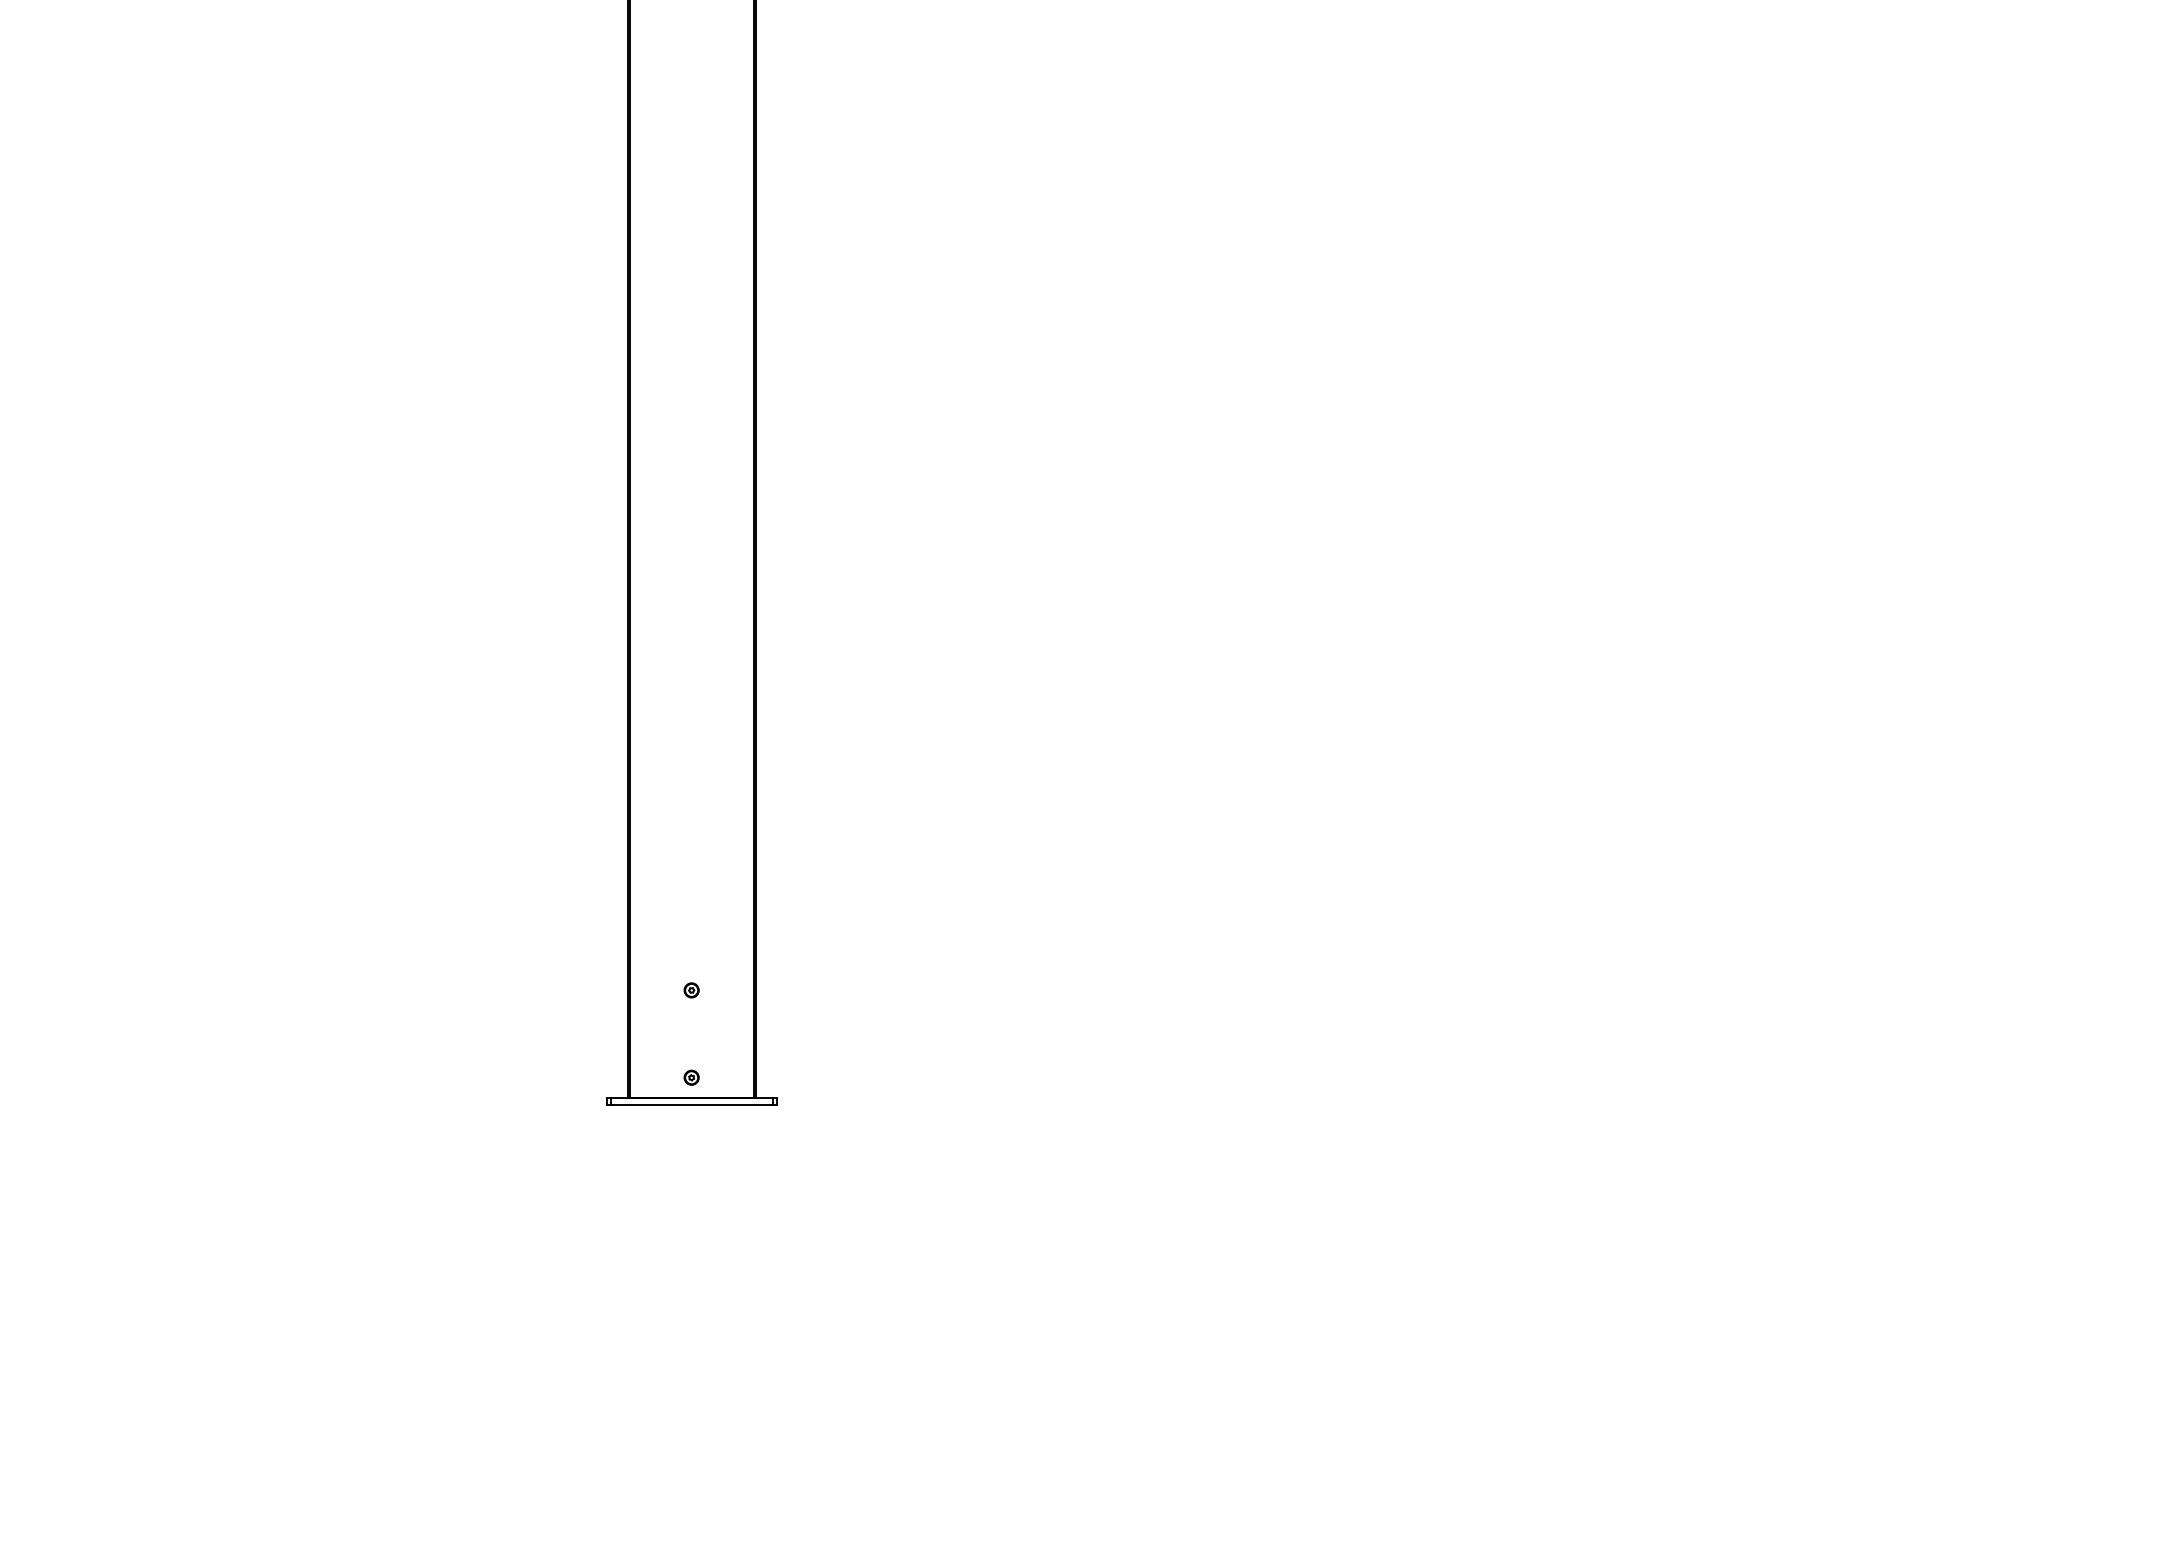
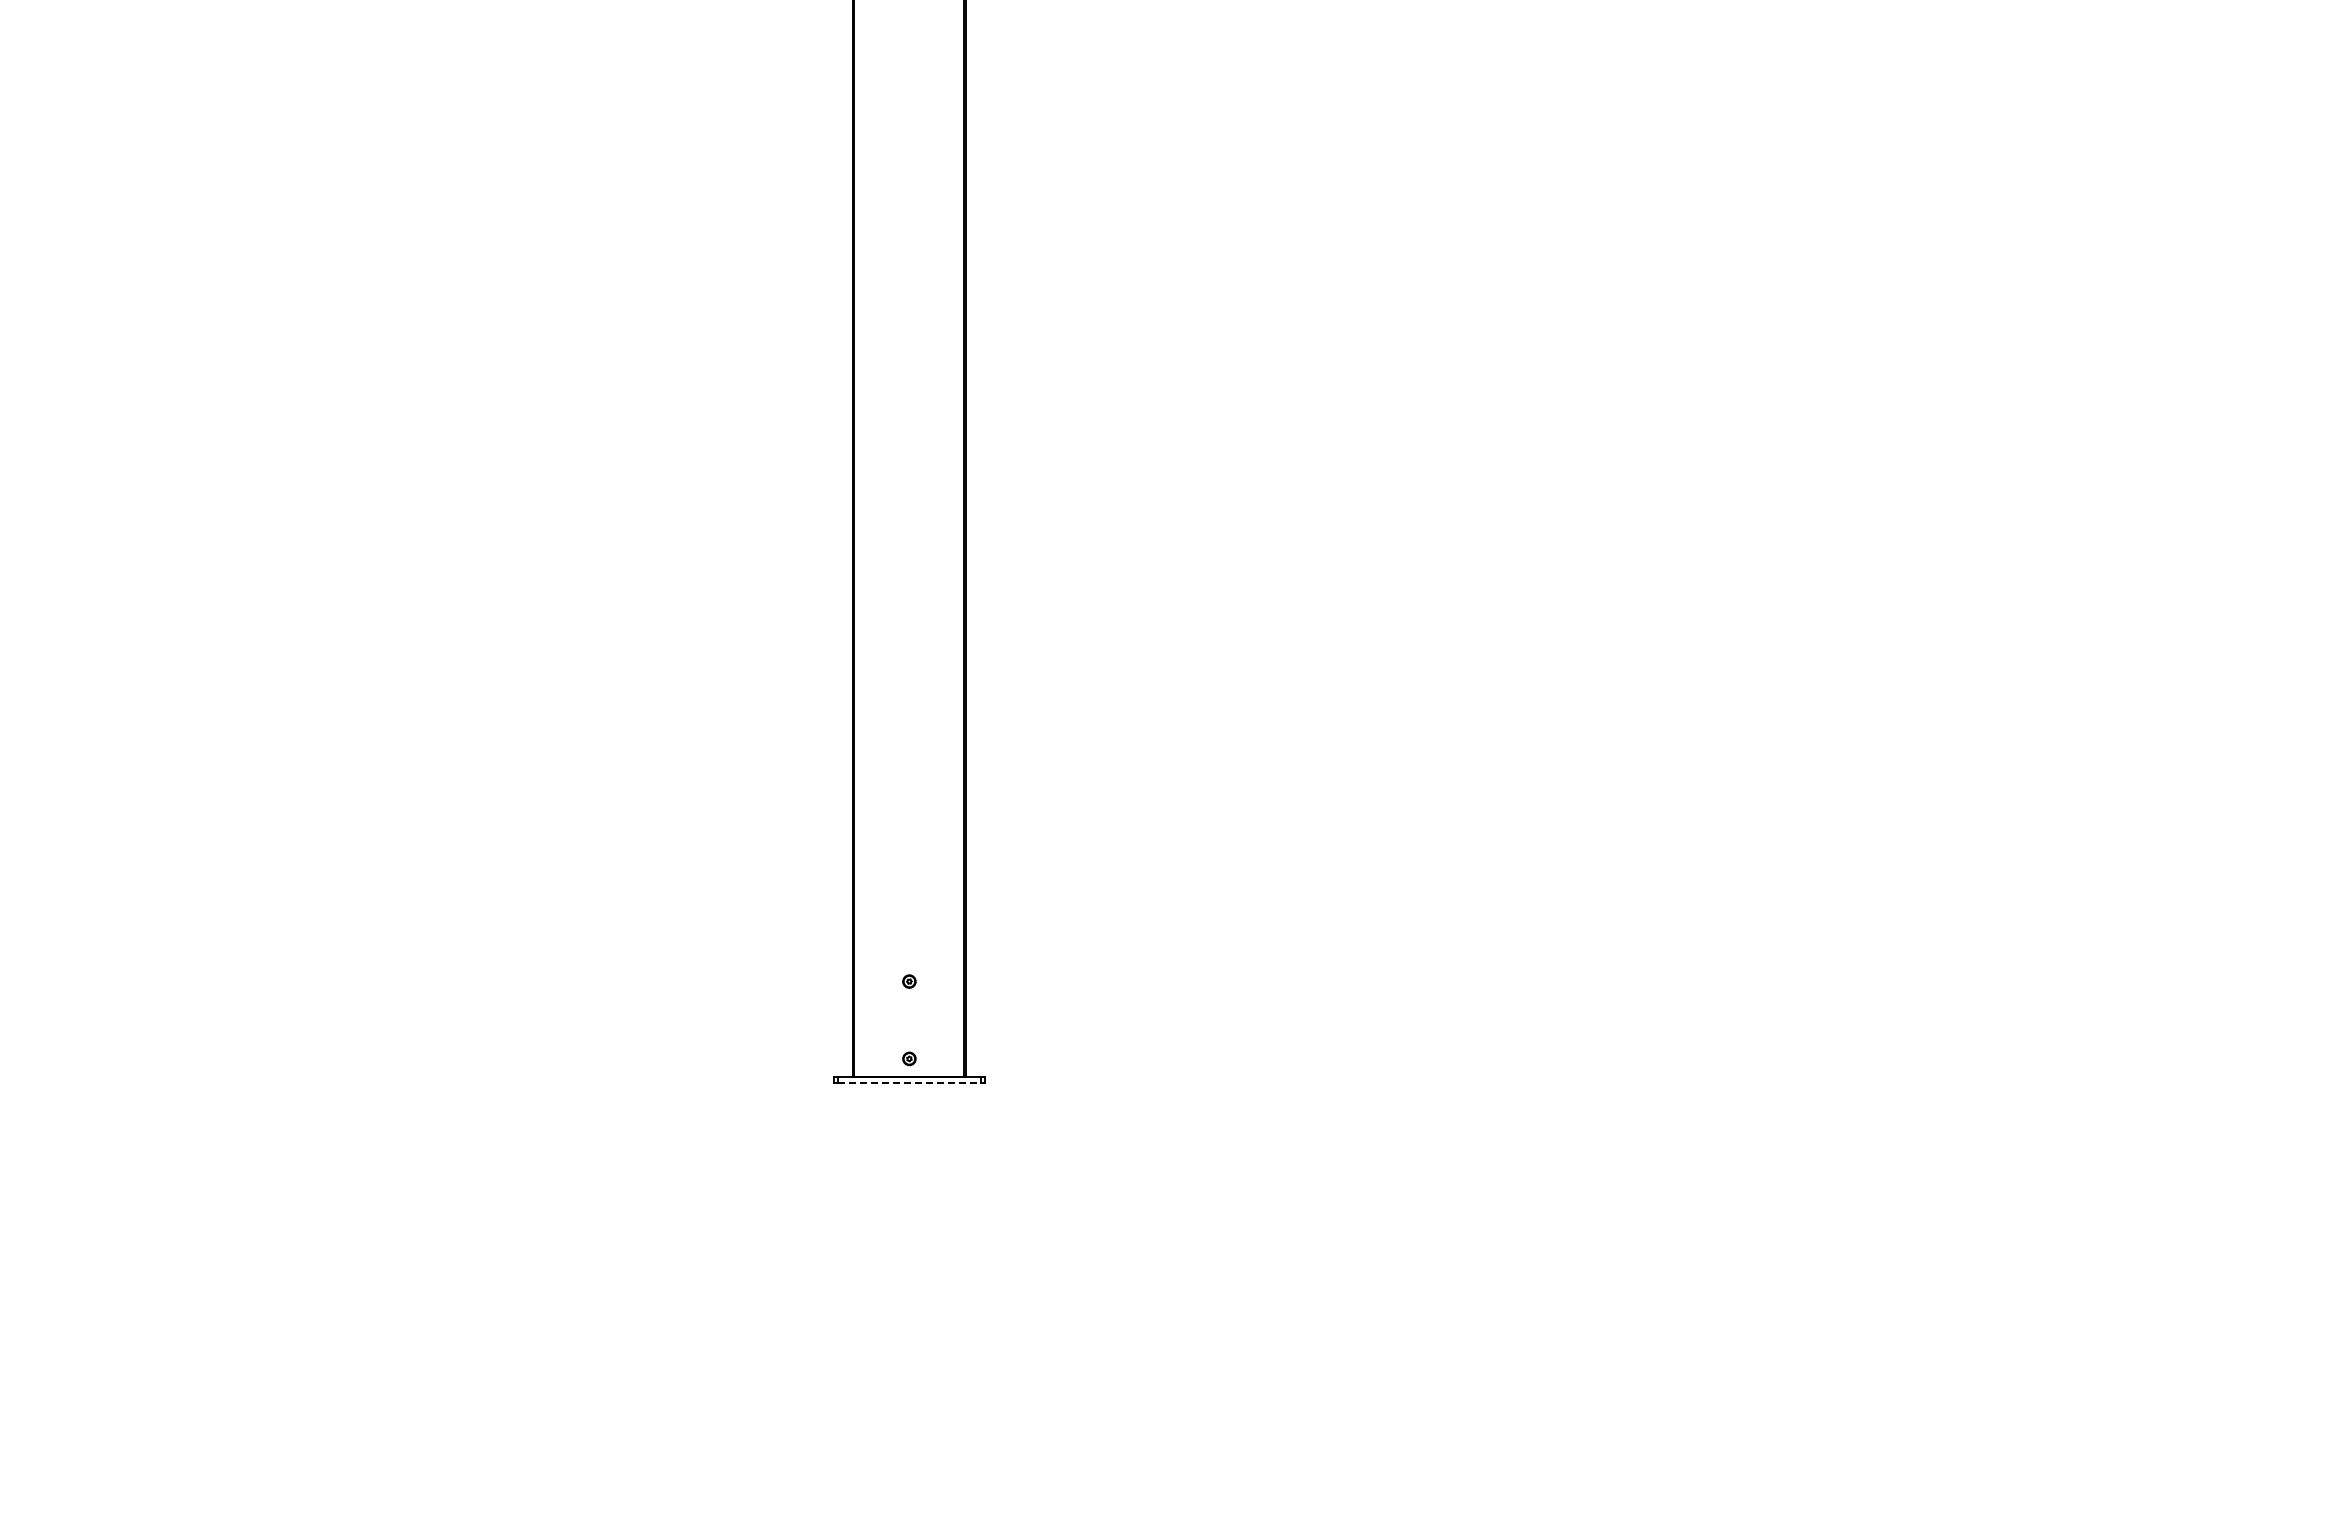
line: (691, 1104) -> (909, 1082), solid -> dashed

